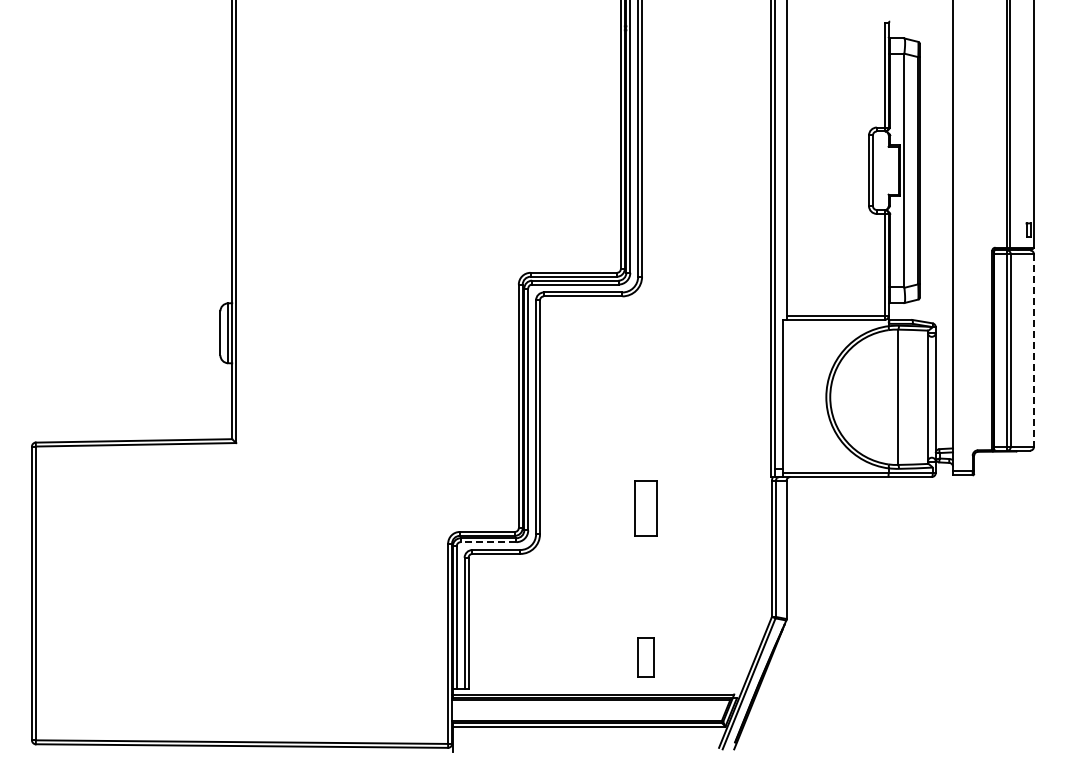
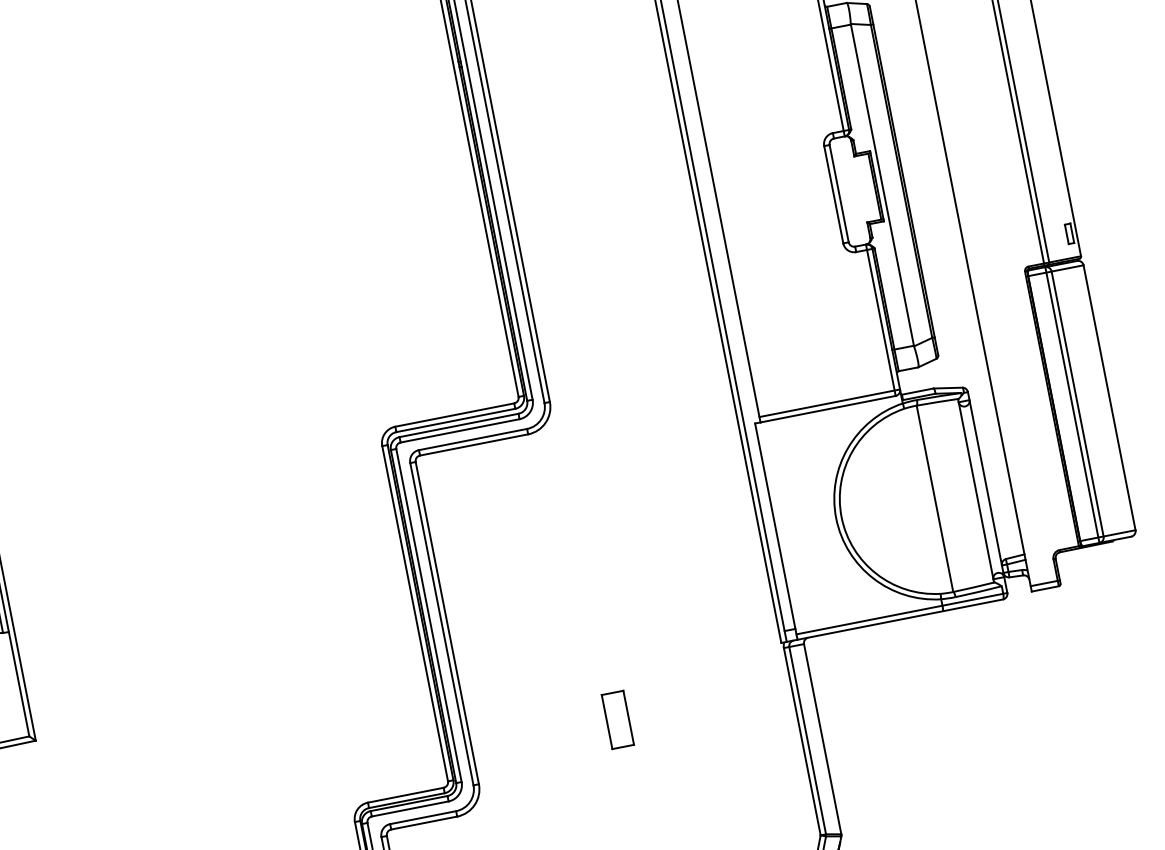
line: (1034, 351) -> (1110, 398), dashed -> solid
part: (645, 508) -> (617, 720), size x0.71
line: (488, 542) -> (410, 809), dashed -> solid

